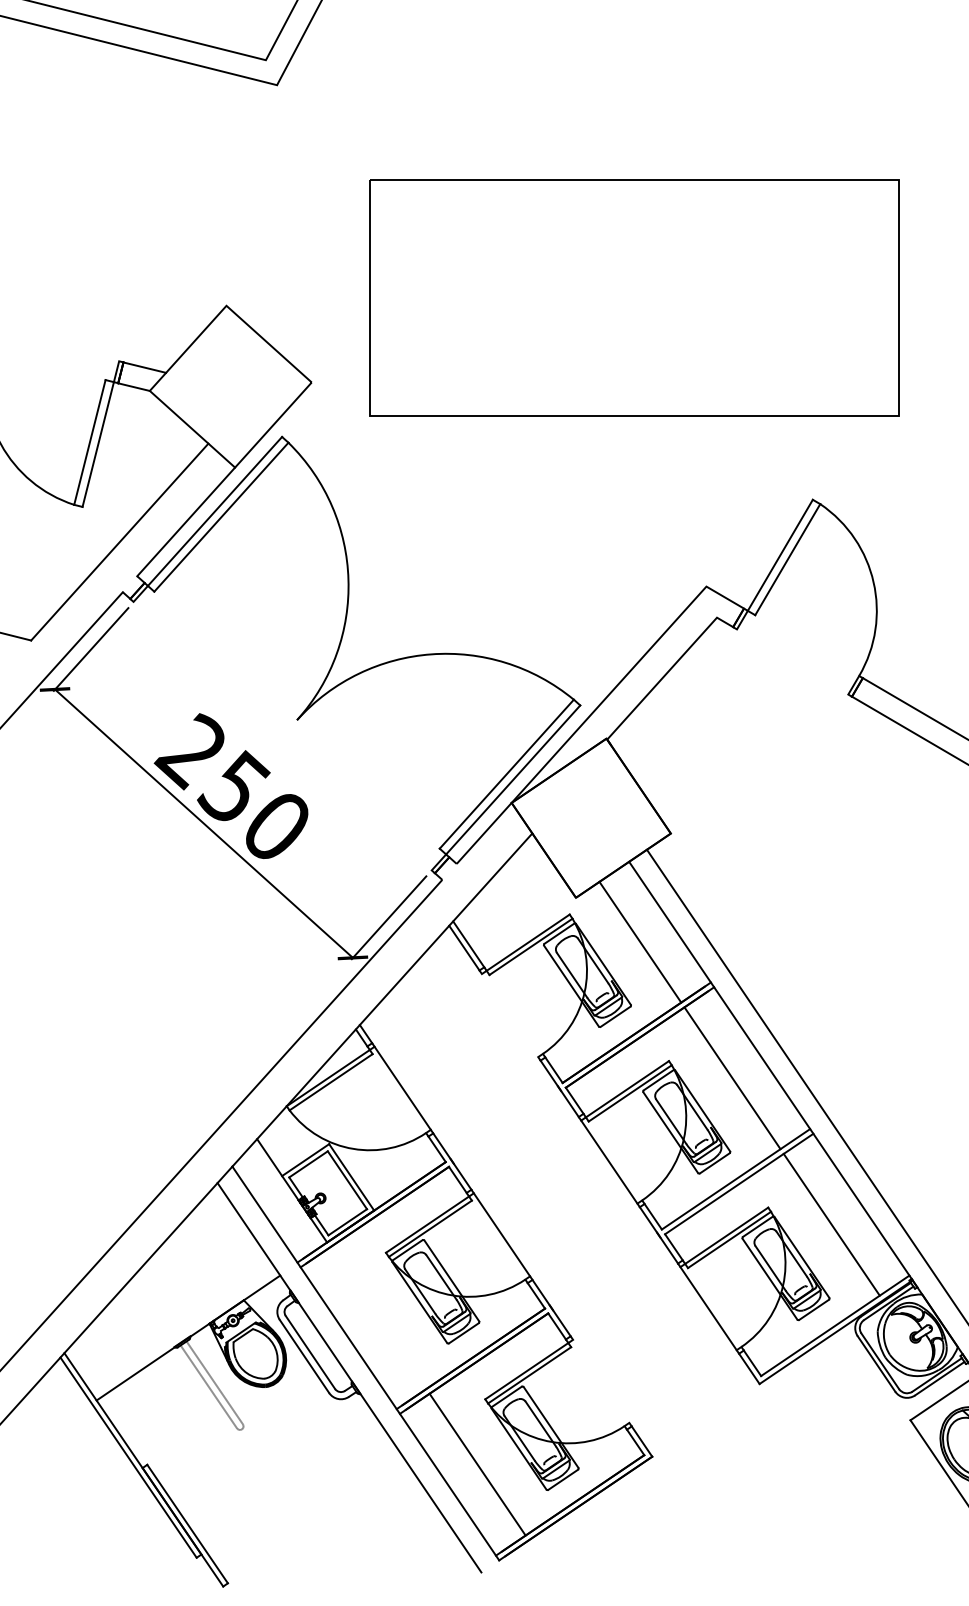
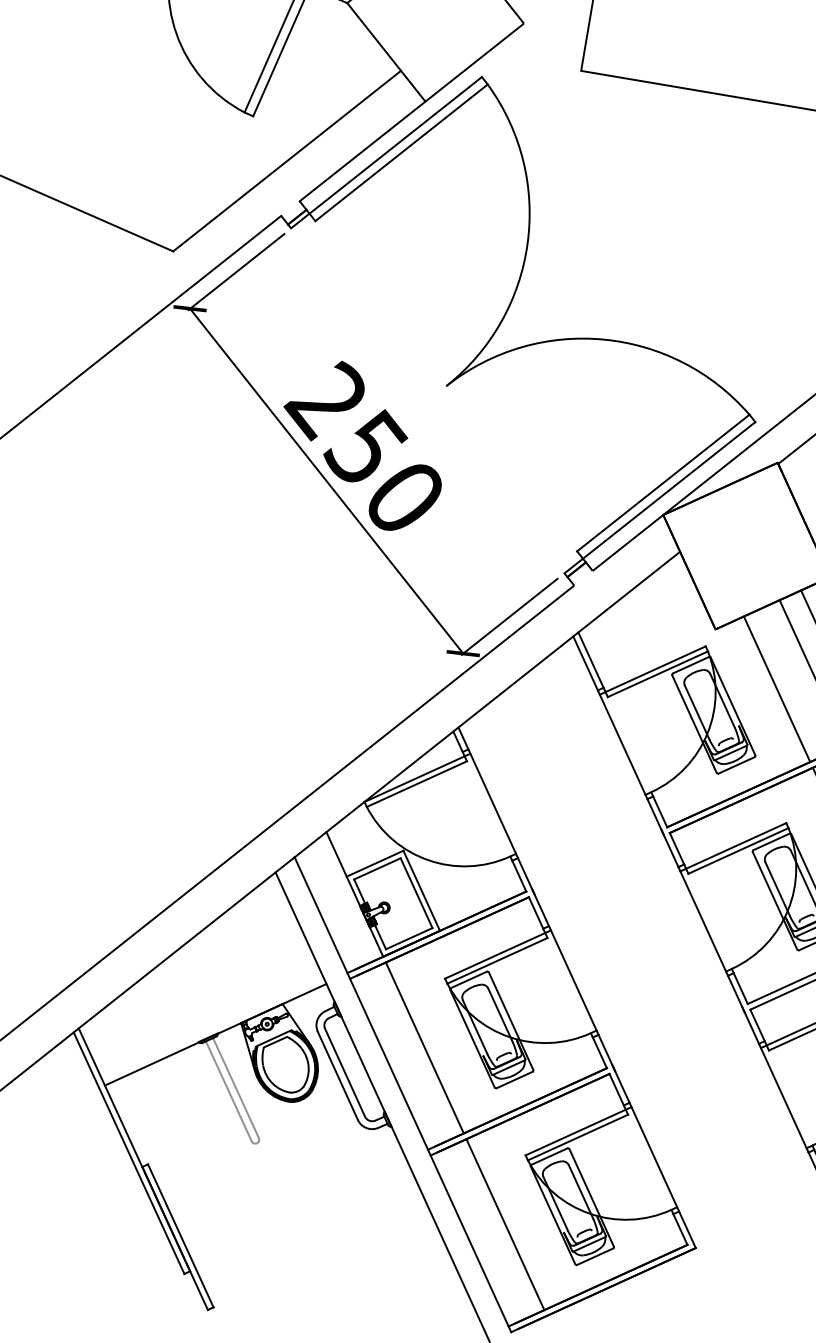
line: (509, 1015) -> (622, 744), added
line: (378, 1318) -> (424, 1048), added
line: (601, 1380) -> (654, 1156), added

